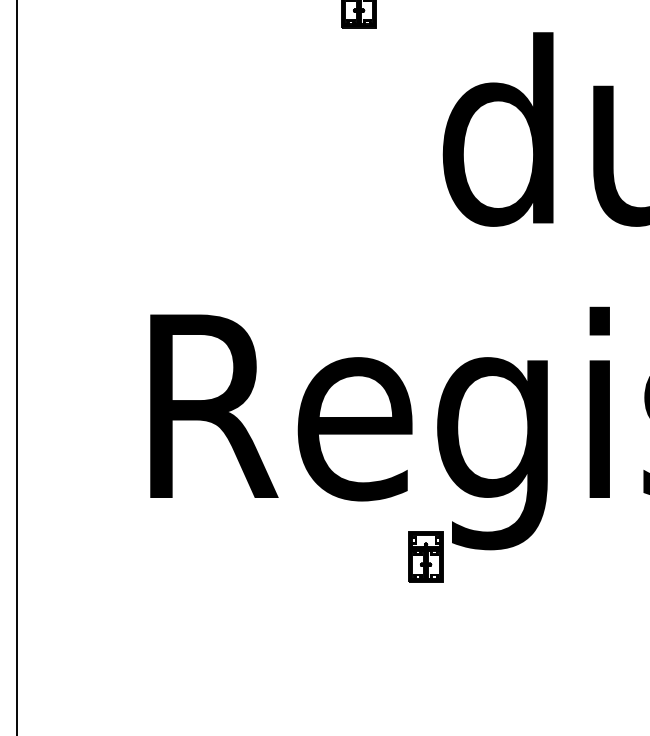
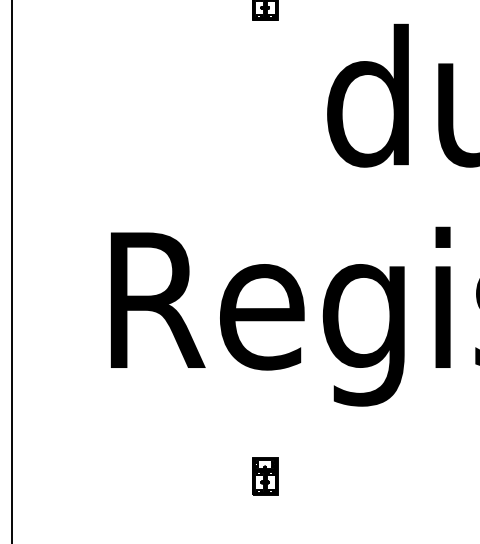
part: (425, 556) -> (264, 476), moved

